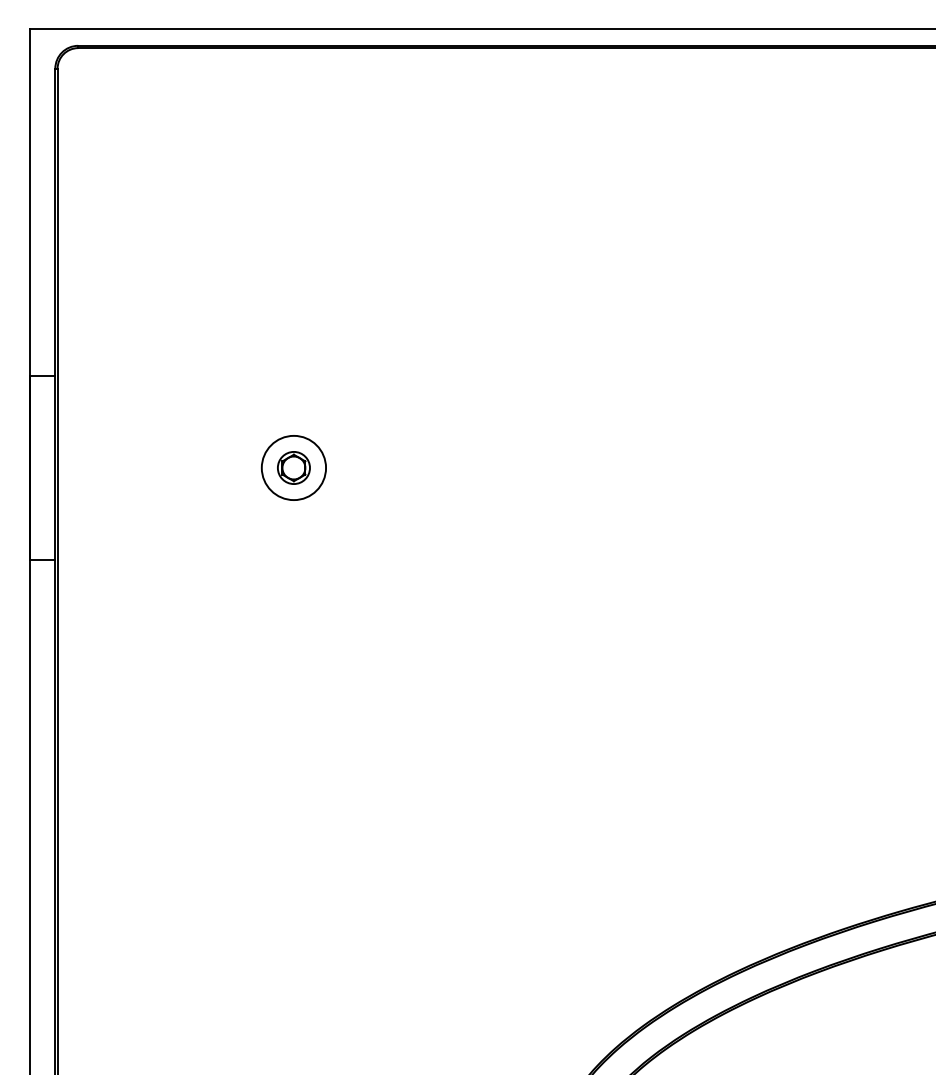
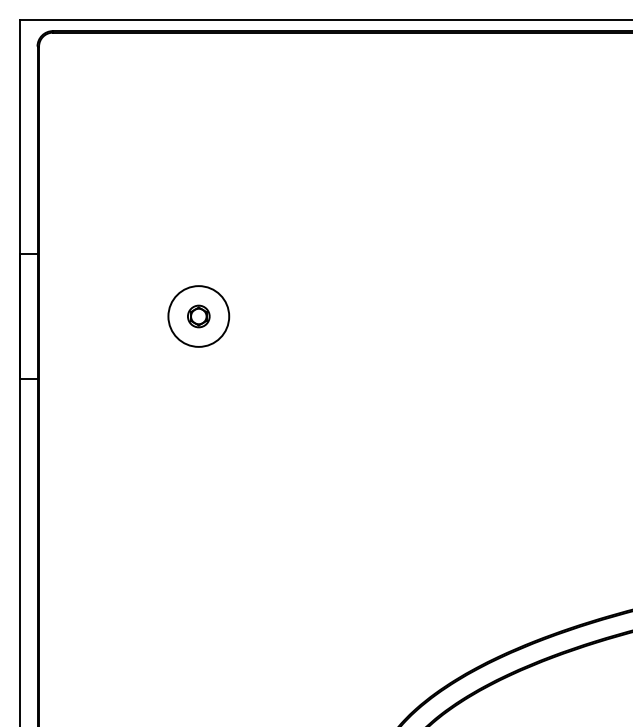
circle: (293, 467) -> (198, 316), size x1.4

